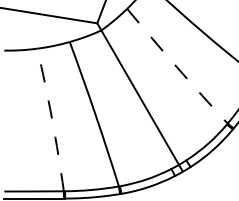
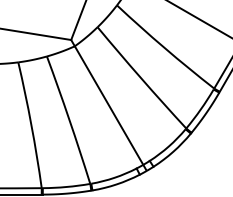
arc: (176, 66) -> (141, 78), dashed -> solid
arc: (52, 120) -> (31, 125), dashed -> solid

